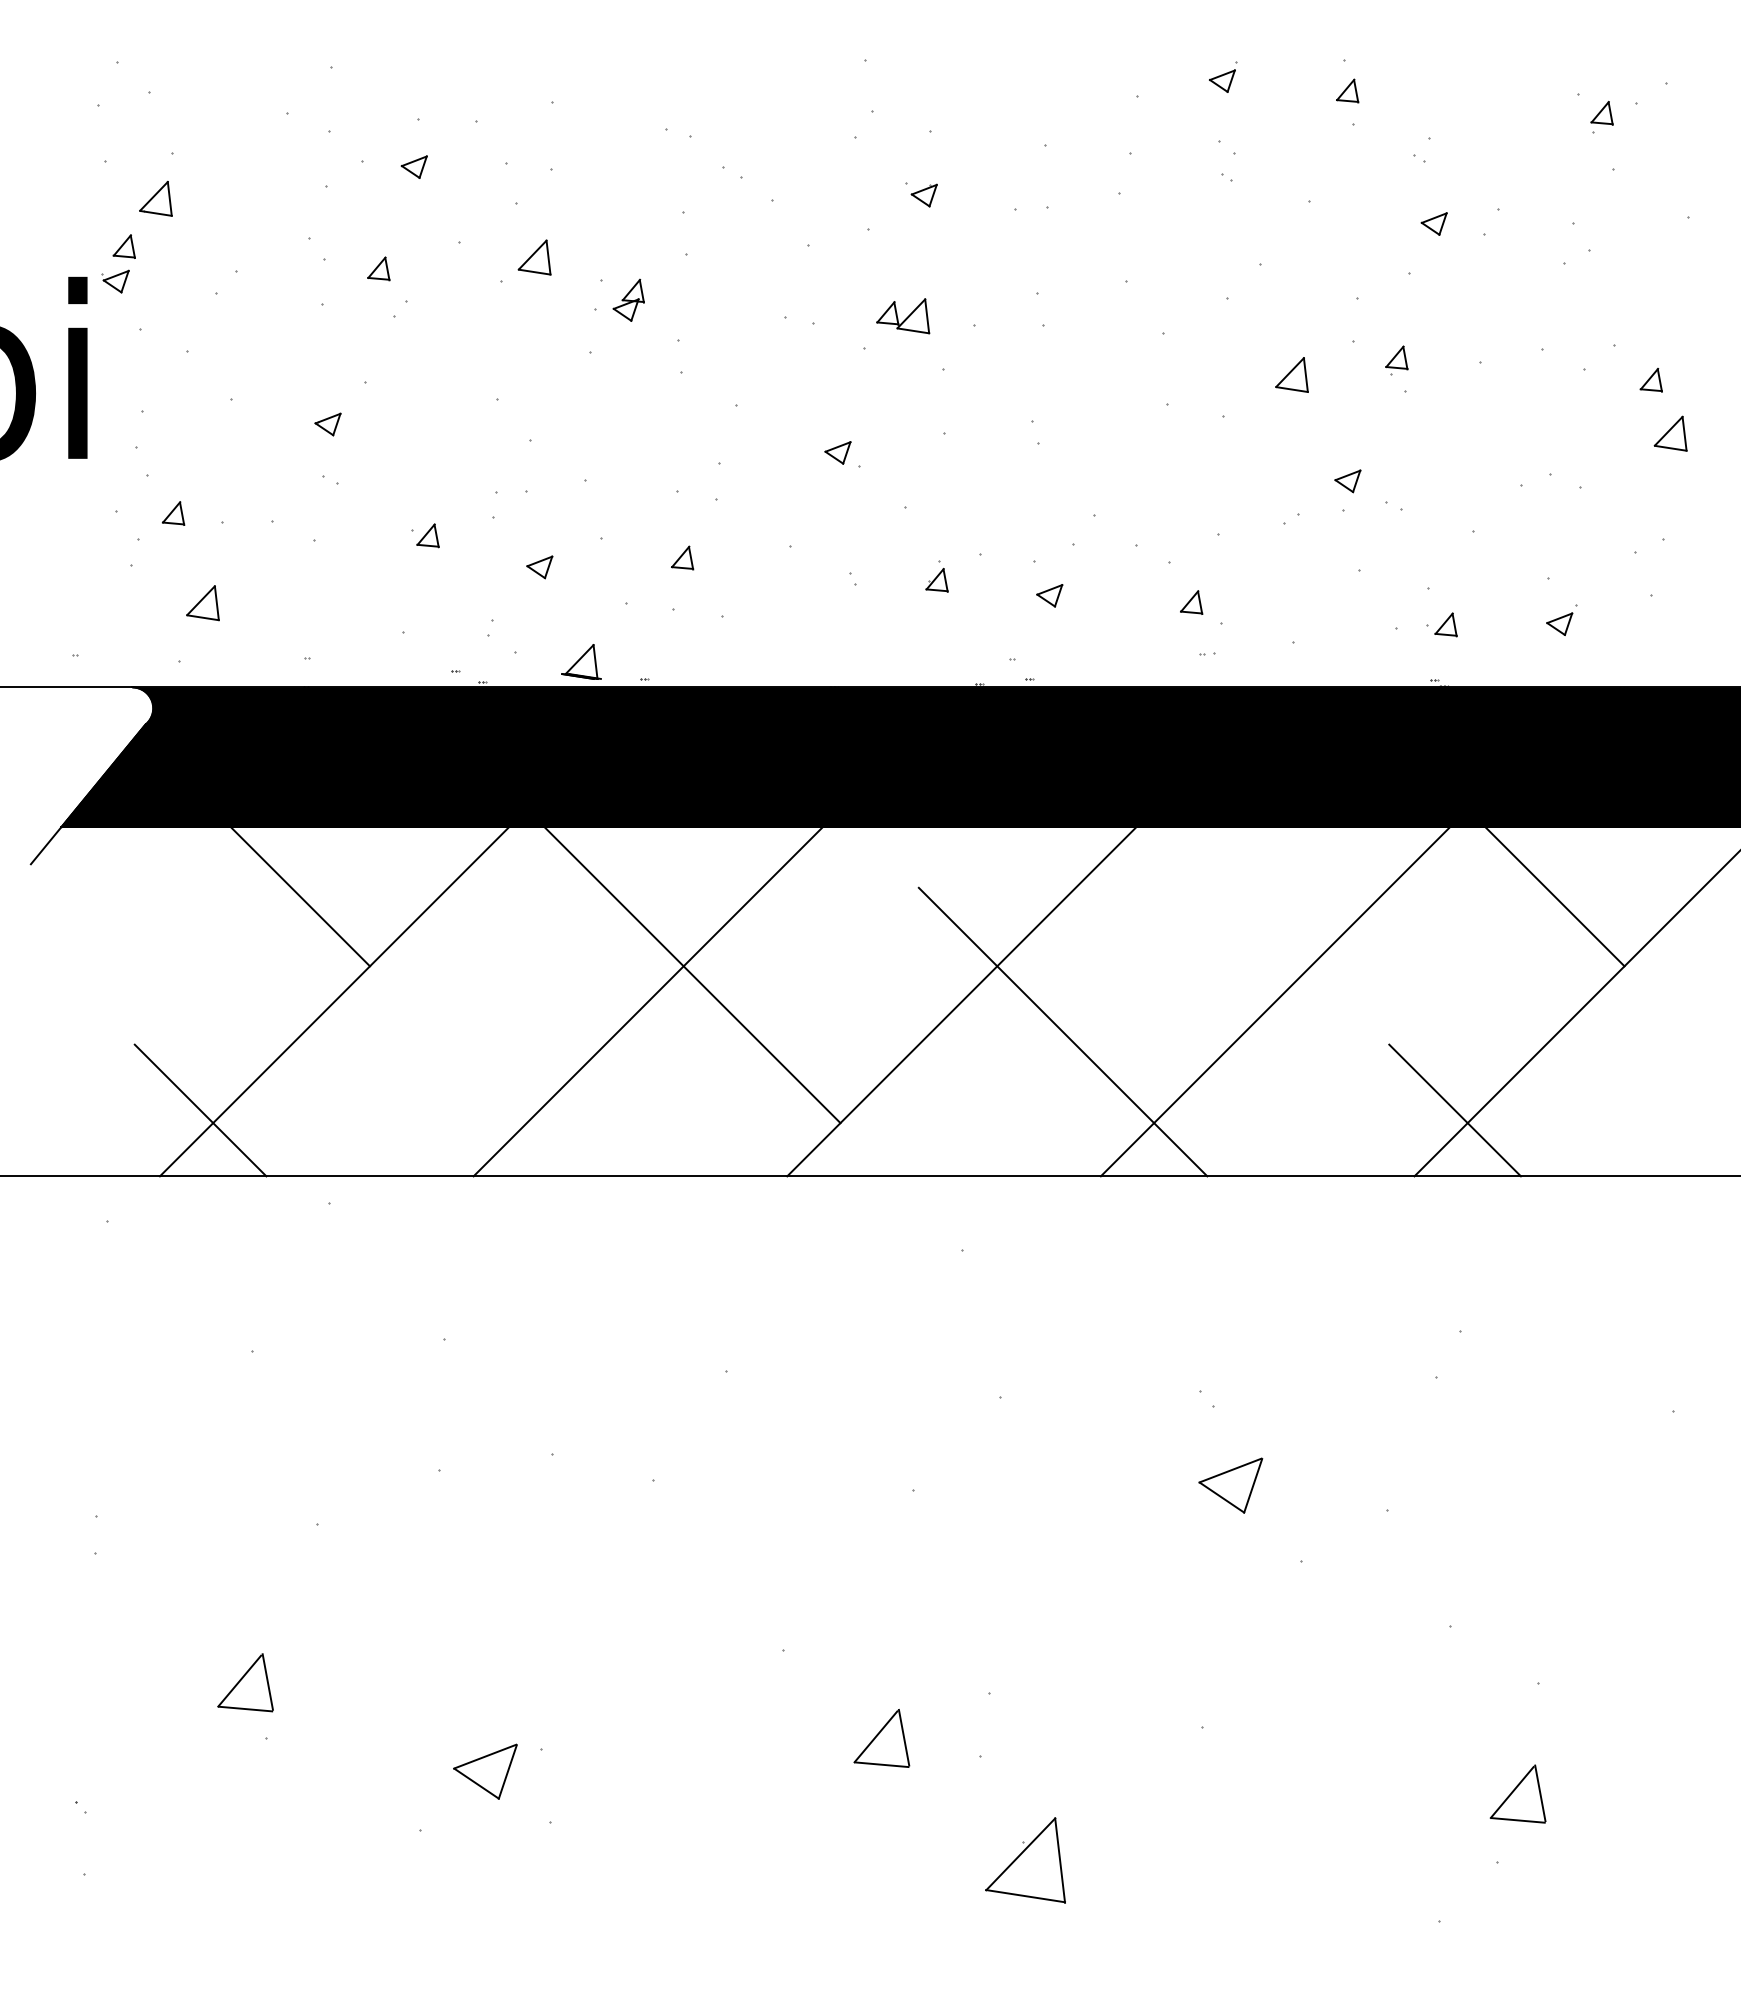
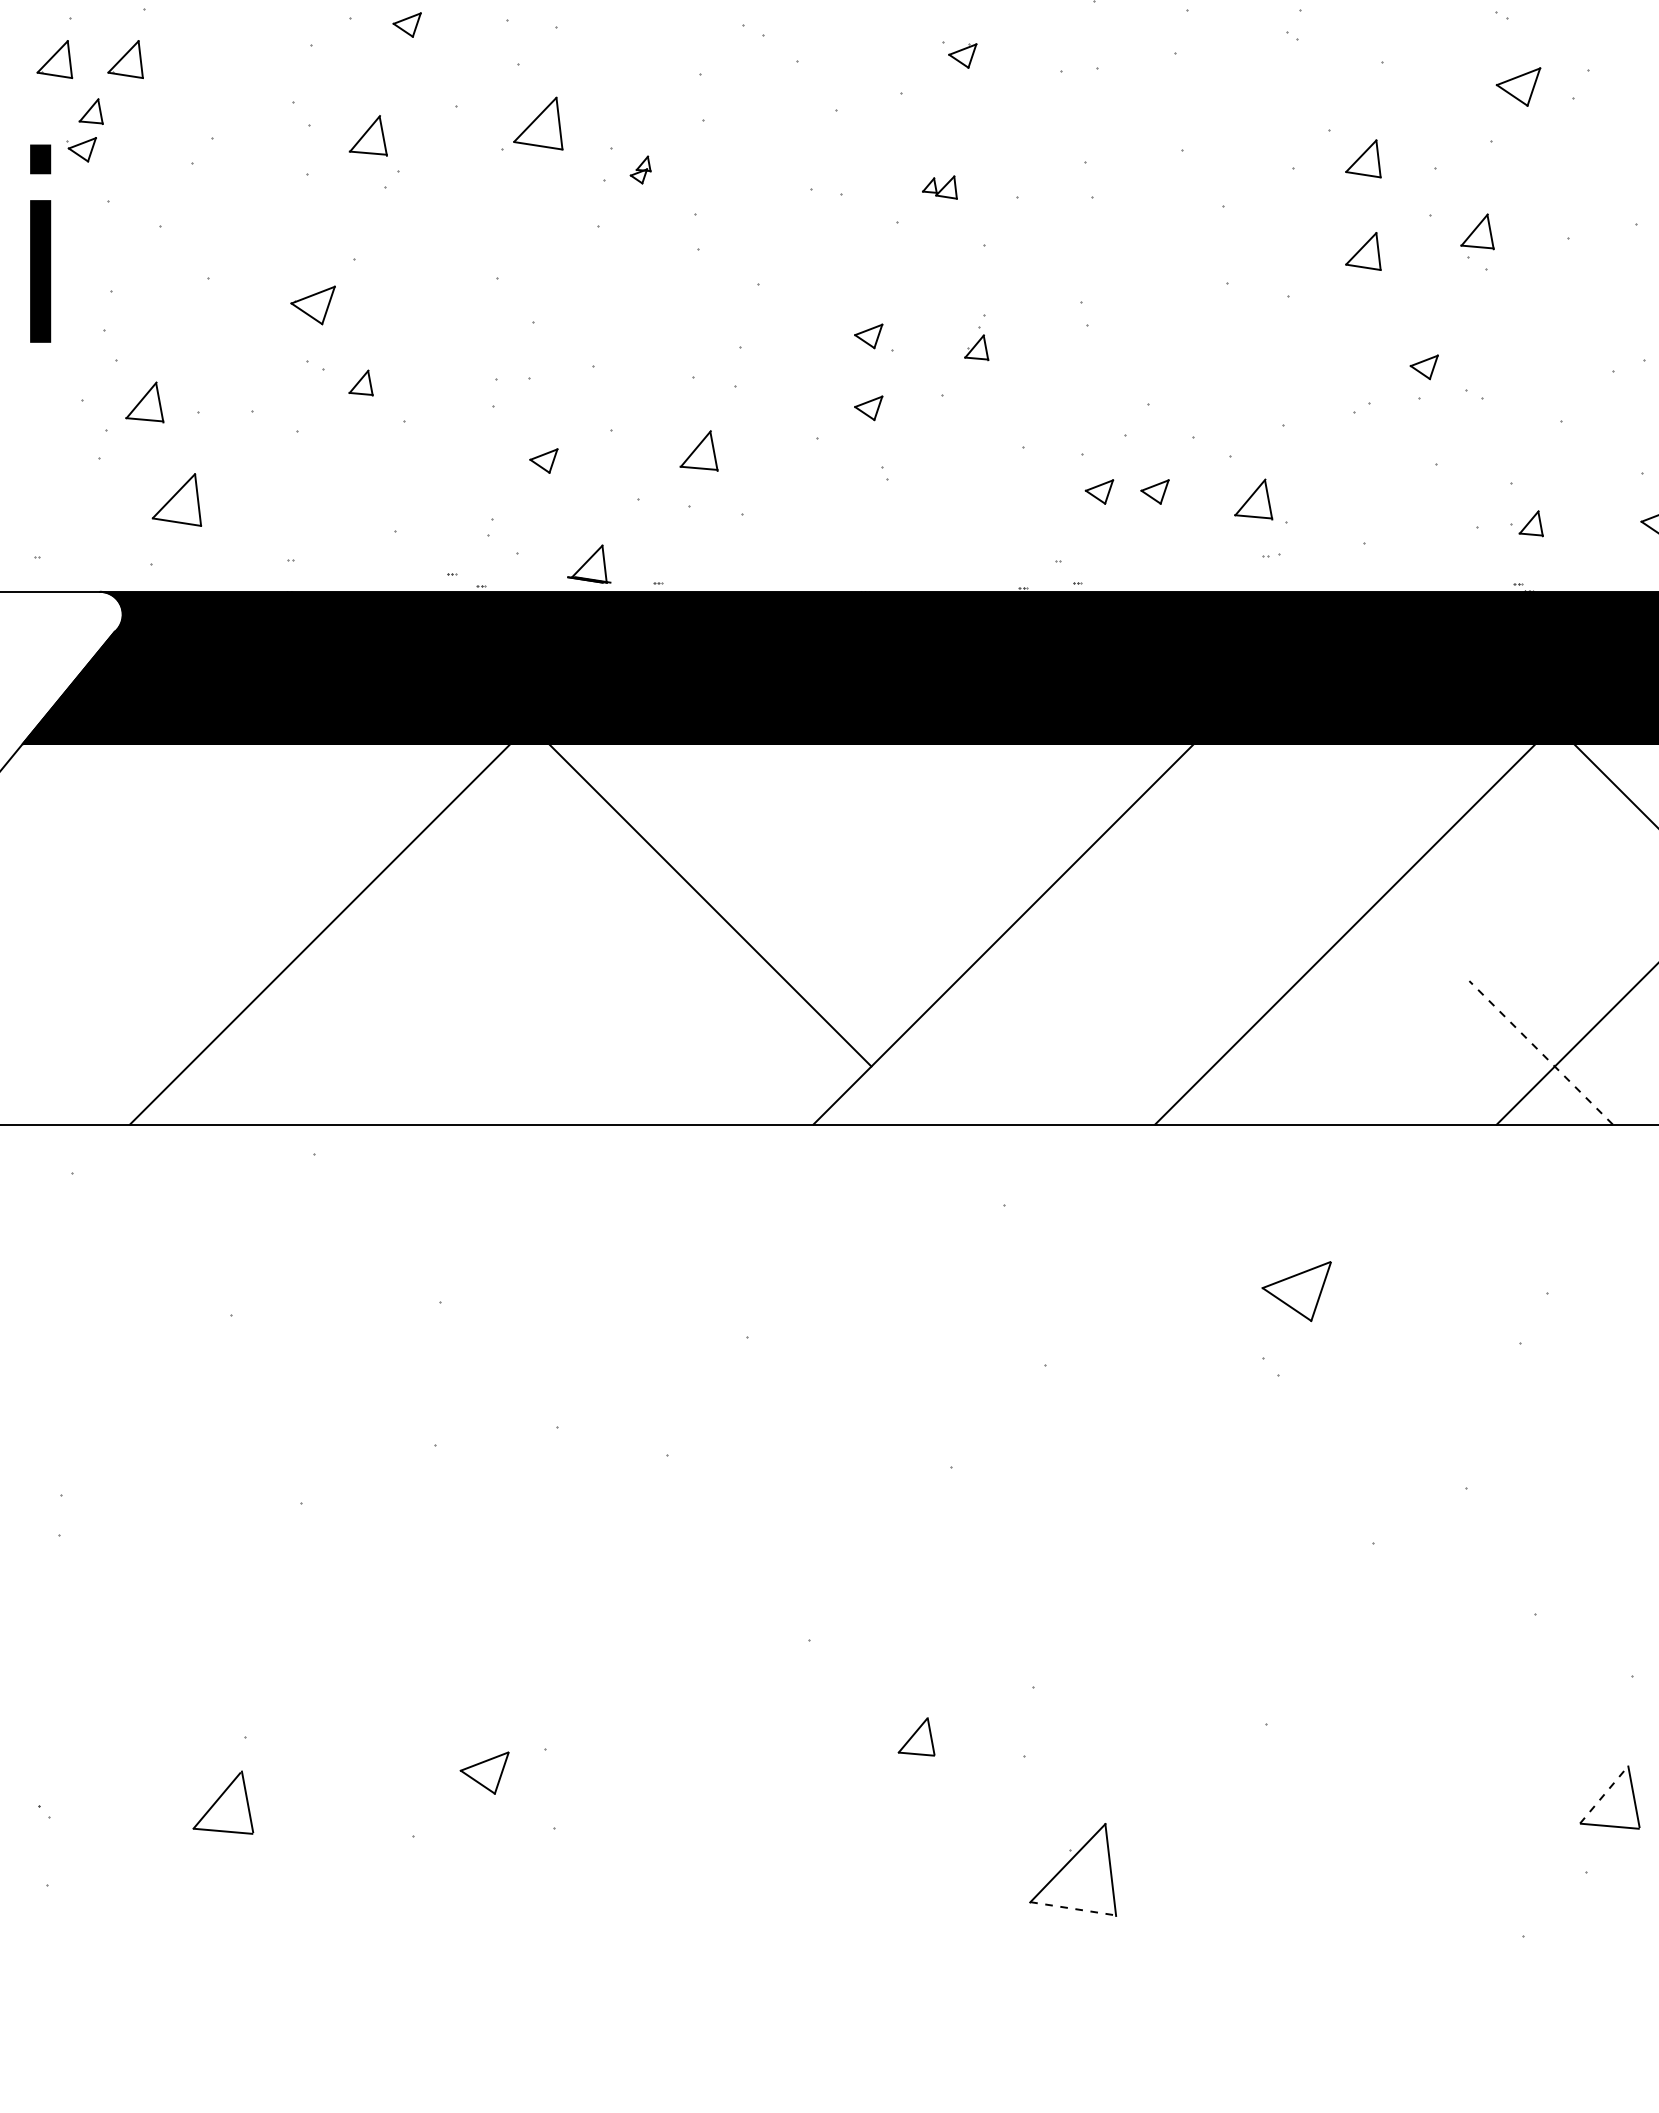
part: (90, 198) -> (54, 59), added
part: (1433, 223) -> (1517, 86), size x1.6
part: (534, 257) -> (538, 123), size x1.4
part: (378, 268) -> (368, 135), size x1.6
part: (1291, 289) -> (1362, 158), added
part: (628, 299) -> (640, 169), size x0.6
part: (903, 316) -> (940, 187), size x0.6
part: (1396, 360) -> (1477, 235), size x1.4
part: (327, 424) -> (312, 305), size x1.6
part: (173, 513) -> (144, 402), size x1.6
part: (837, 518) -> (868, 407), added
part: (427, 535) -> (360, 382), moved
part: (682, 557) -> (699, 450), size x1.6
part: (936, 576) -> (976, 343), moved
part: (1100, 595) -> (1154, 491), added
part: (1191, 602) -> (1253, 499), size x1.6
part: (202, 603) -> (176, 500), size x1.4
line: (299, 896) -> (282, 819), removed
line: (647, 1001) -> (661, 934), removed
line: (1062, 1031) -> (1113, 966), removed
line: (200, 1110) -> (174, 1052), removed
line: (1454, 1110) -> (1540, 1052), solid -> dashed
part: (1230, 1485) -> (1296, 1291), moved
part: (245, 1682) -> (223, 1802), moved
part: (881, 1738) -> (916, 1737), size x0.6
part: (485, 1771) -> (484, 1772), size x0.7
line: (1512, 1792) -> (1603, 1795), solid -> dashed
line: (1025, 1896) -> (1073, 1909), solid -> dashed

